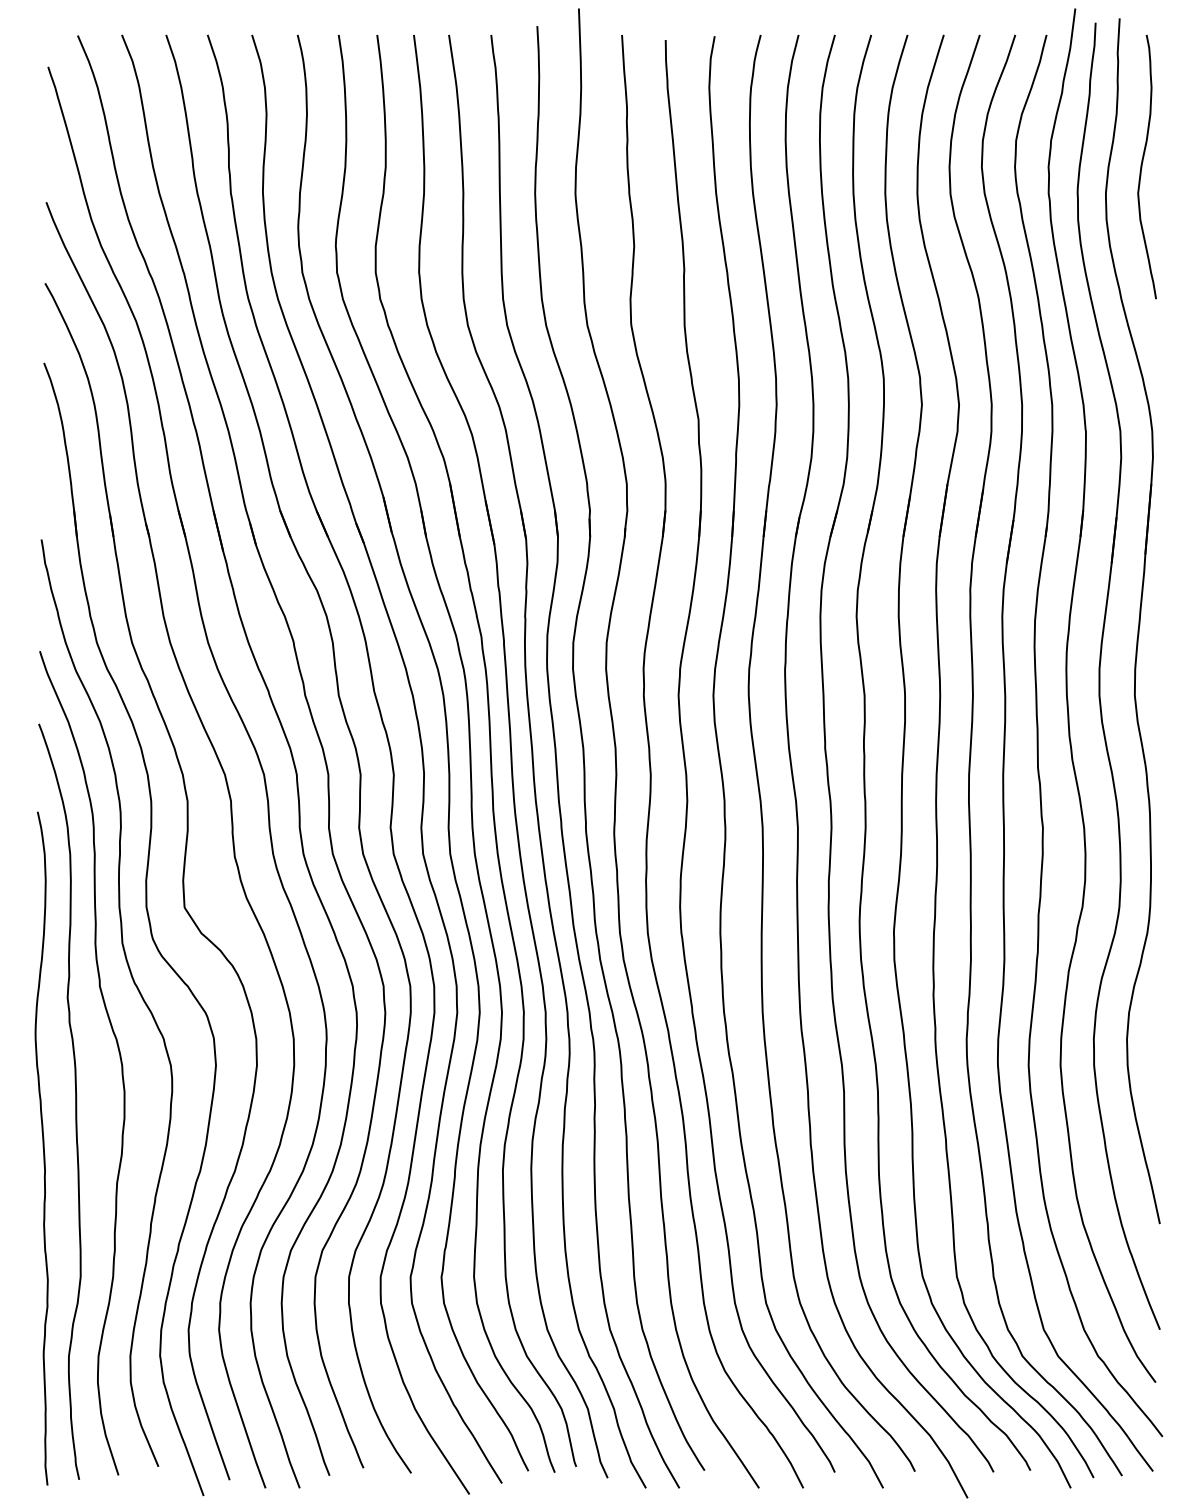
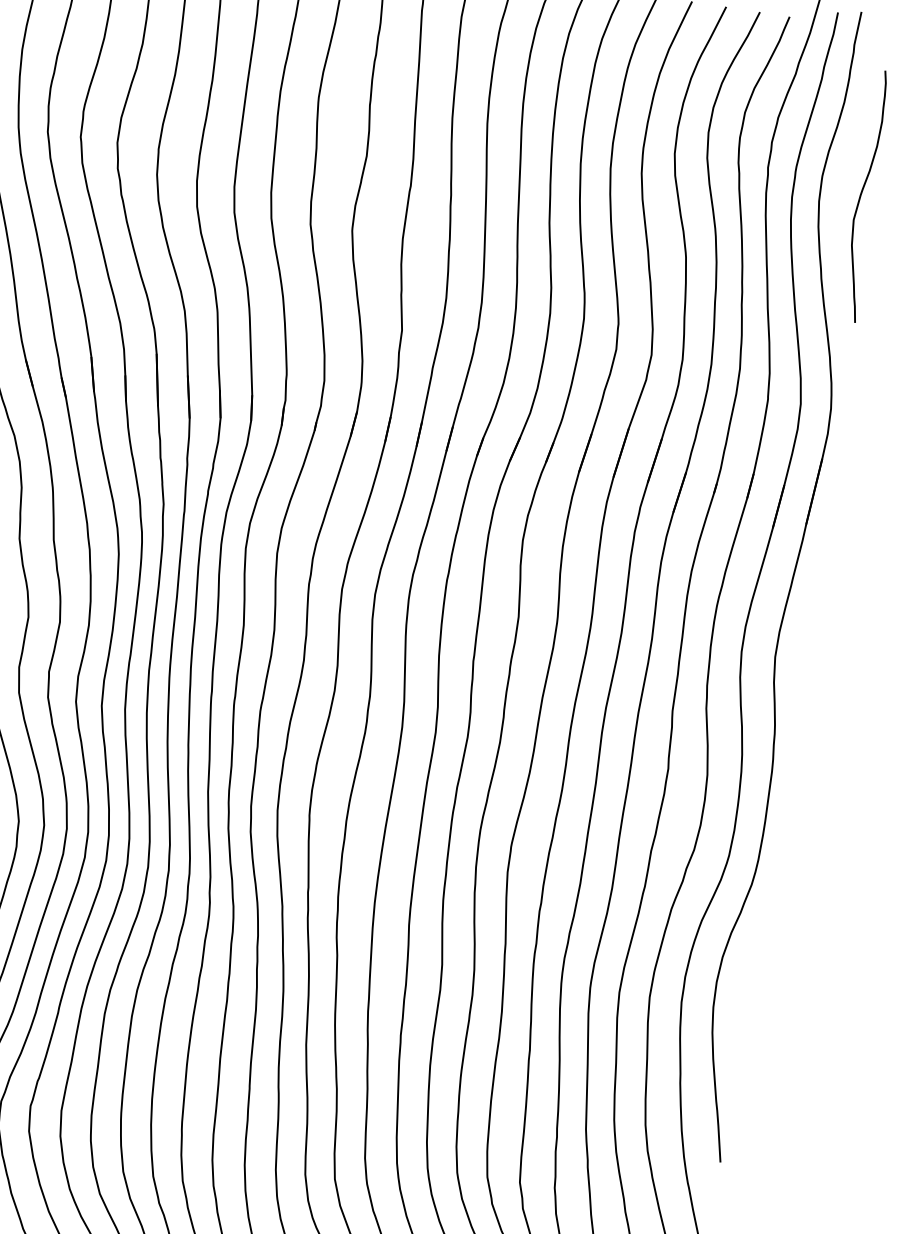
curve: (1142, 166) -> (861, 194), moved

